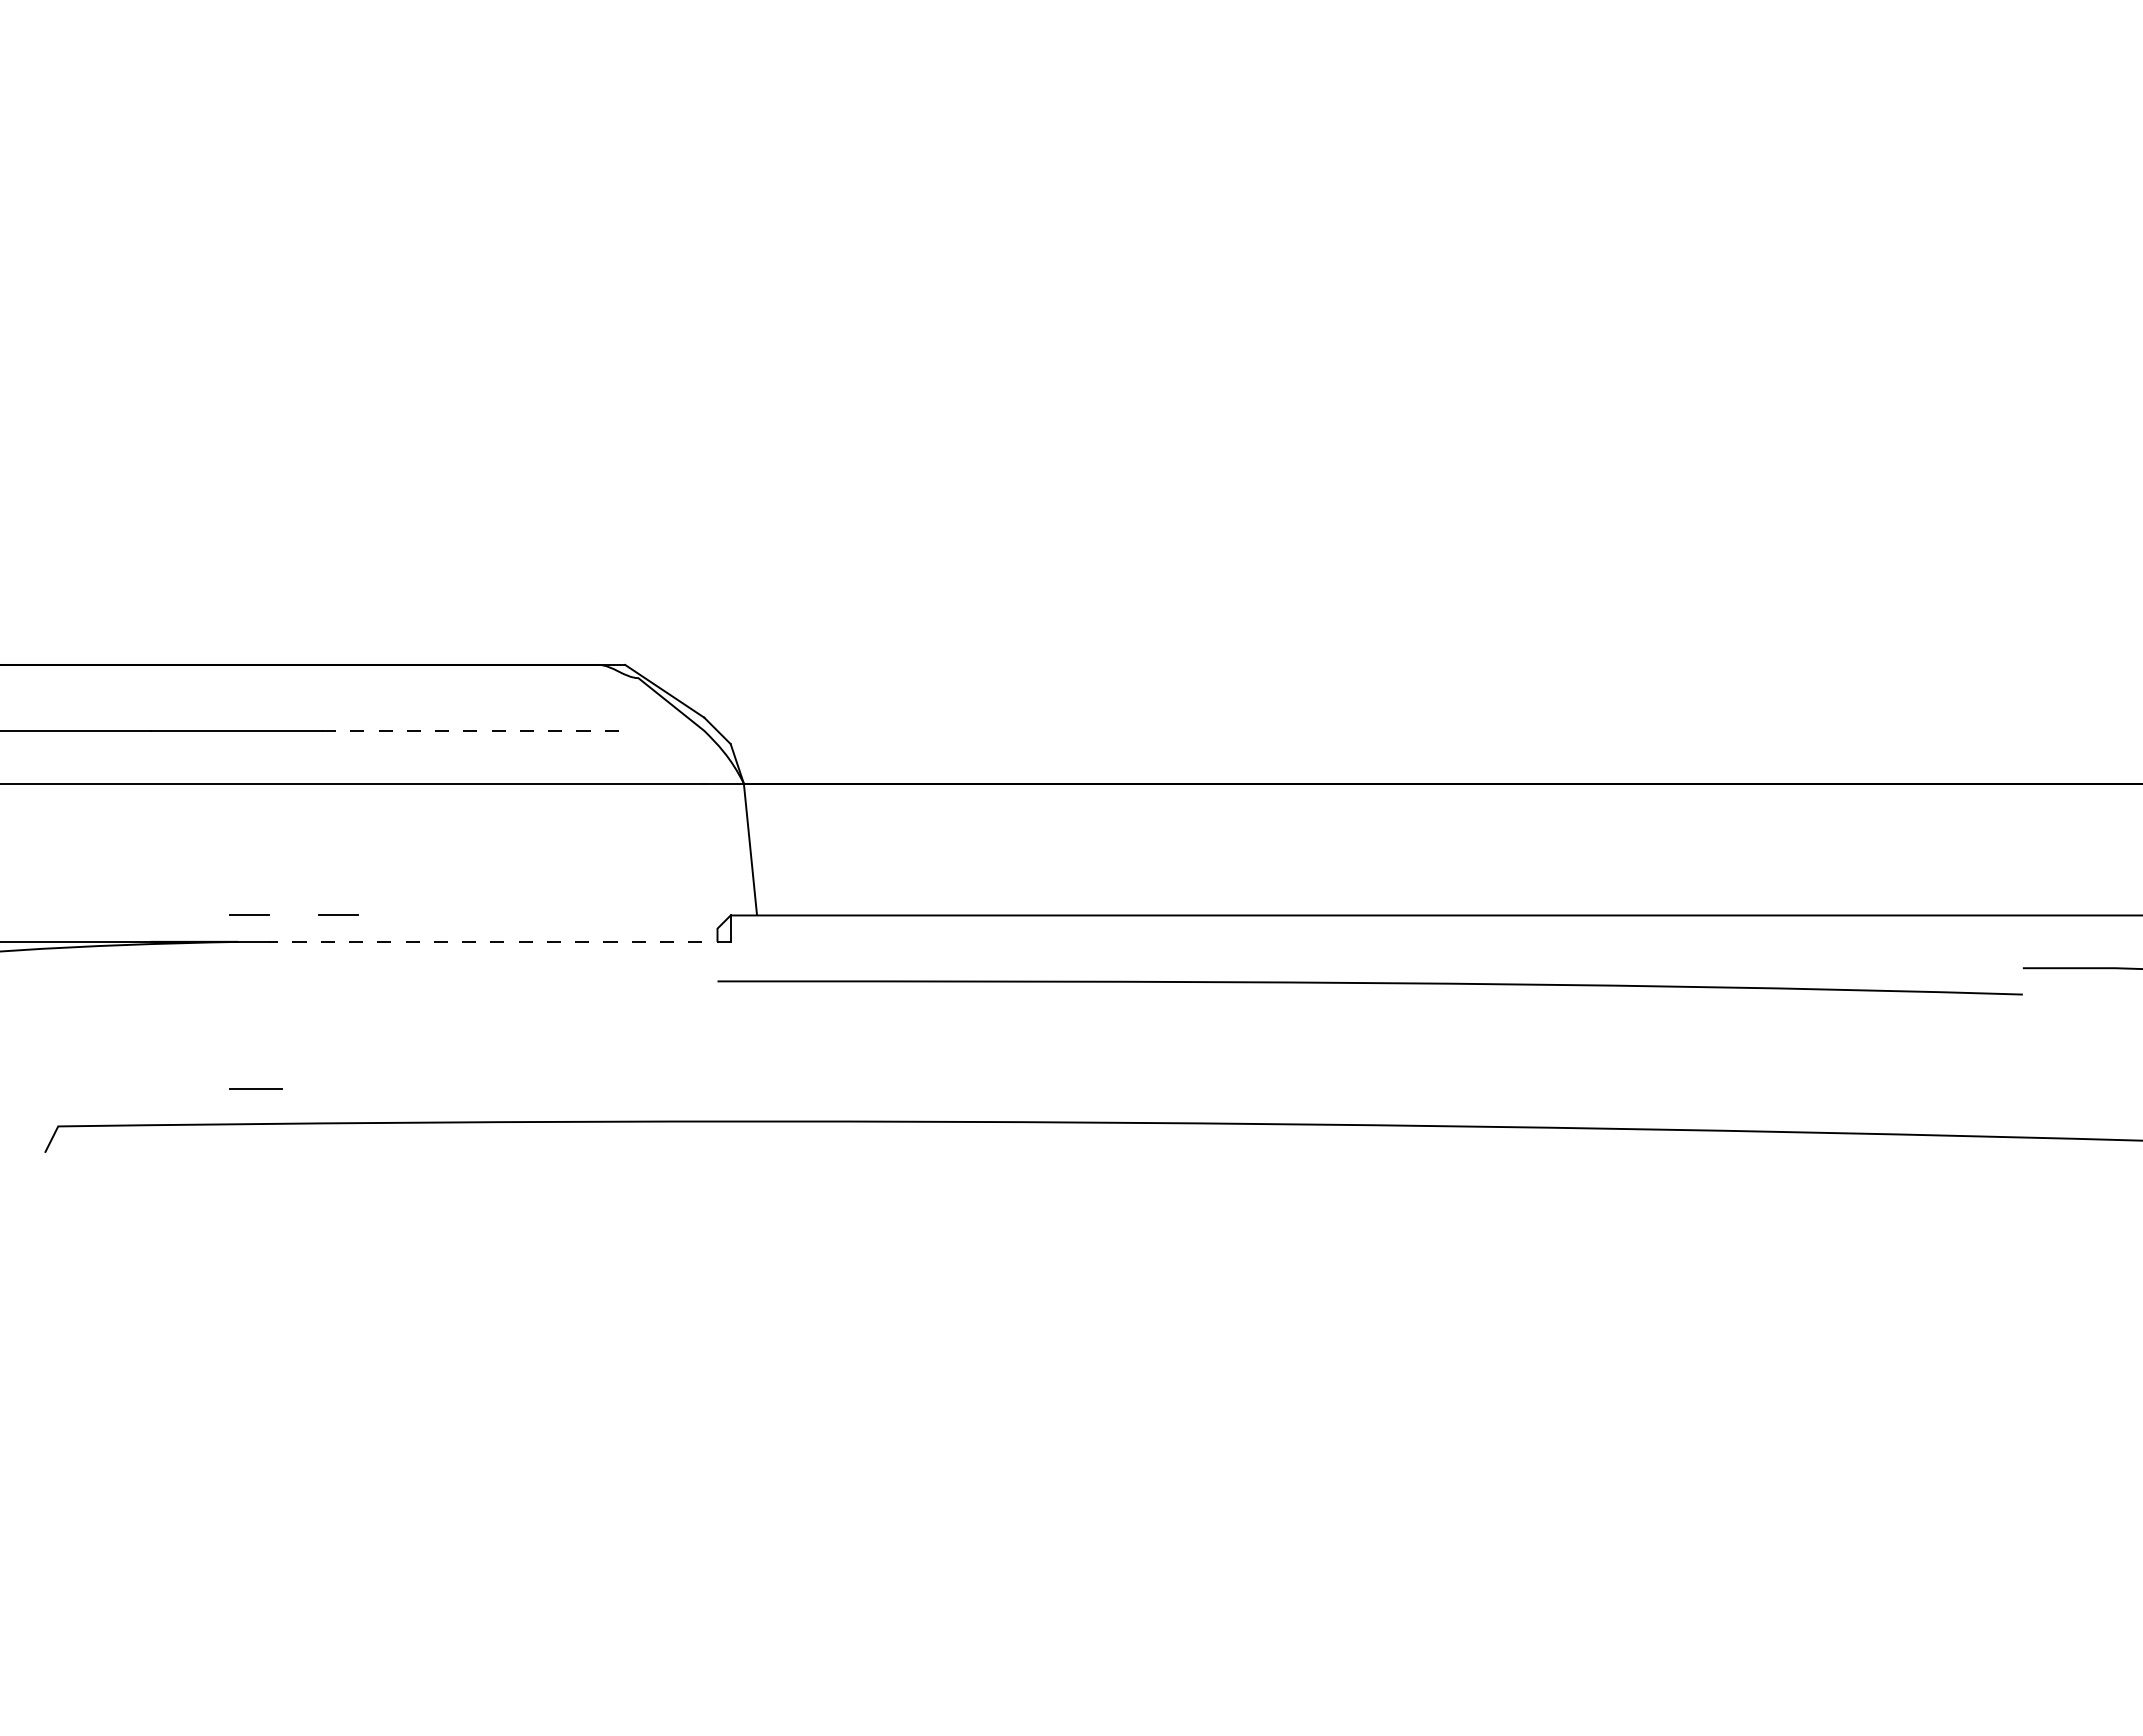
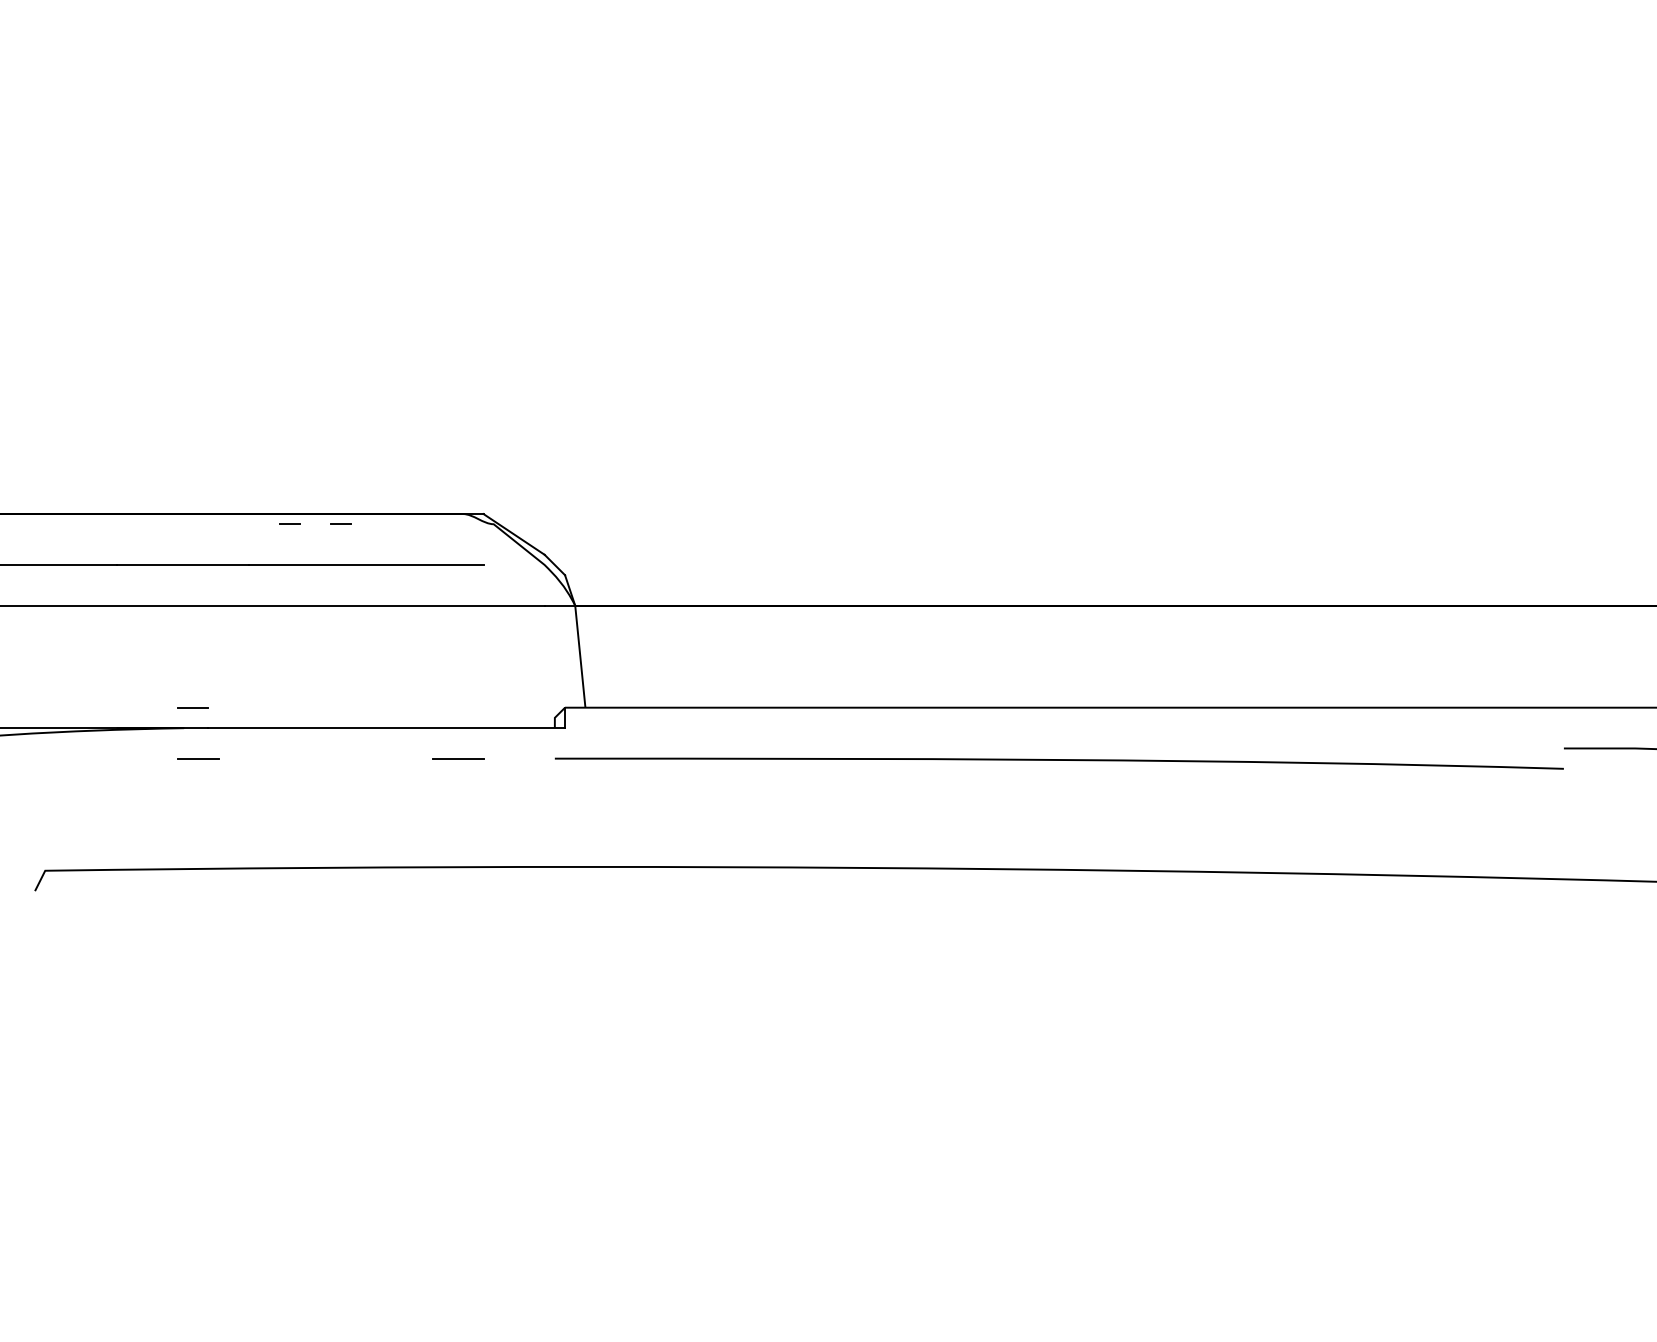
line: (374, 678) -> (289, 524), added
line: (440, 678) -> (340, 524), added
line: (473, 730) -> (366, 564), dashed -> solid
line: (338, 914) -> (261, 706), removed
line: (499, 941) -> (386, 727), dashed -> solid
line: (592, 981) -> (458, 758), added
line: (255, 1088) -> (197, 757), moved

